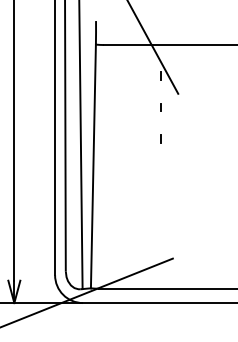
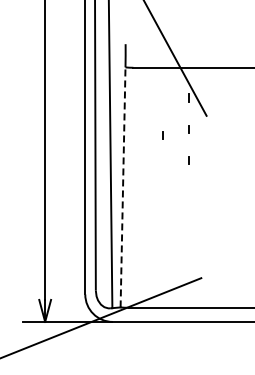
line: (133, 113) -> (162, 135), added
line: (93, 165) -> (123, 186), solid -> dashed

